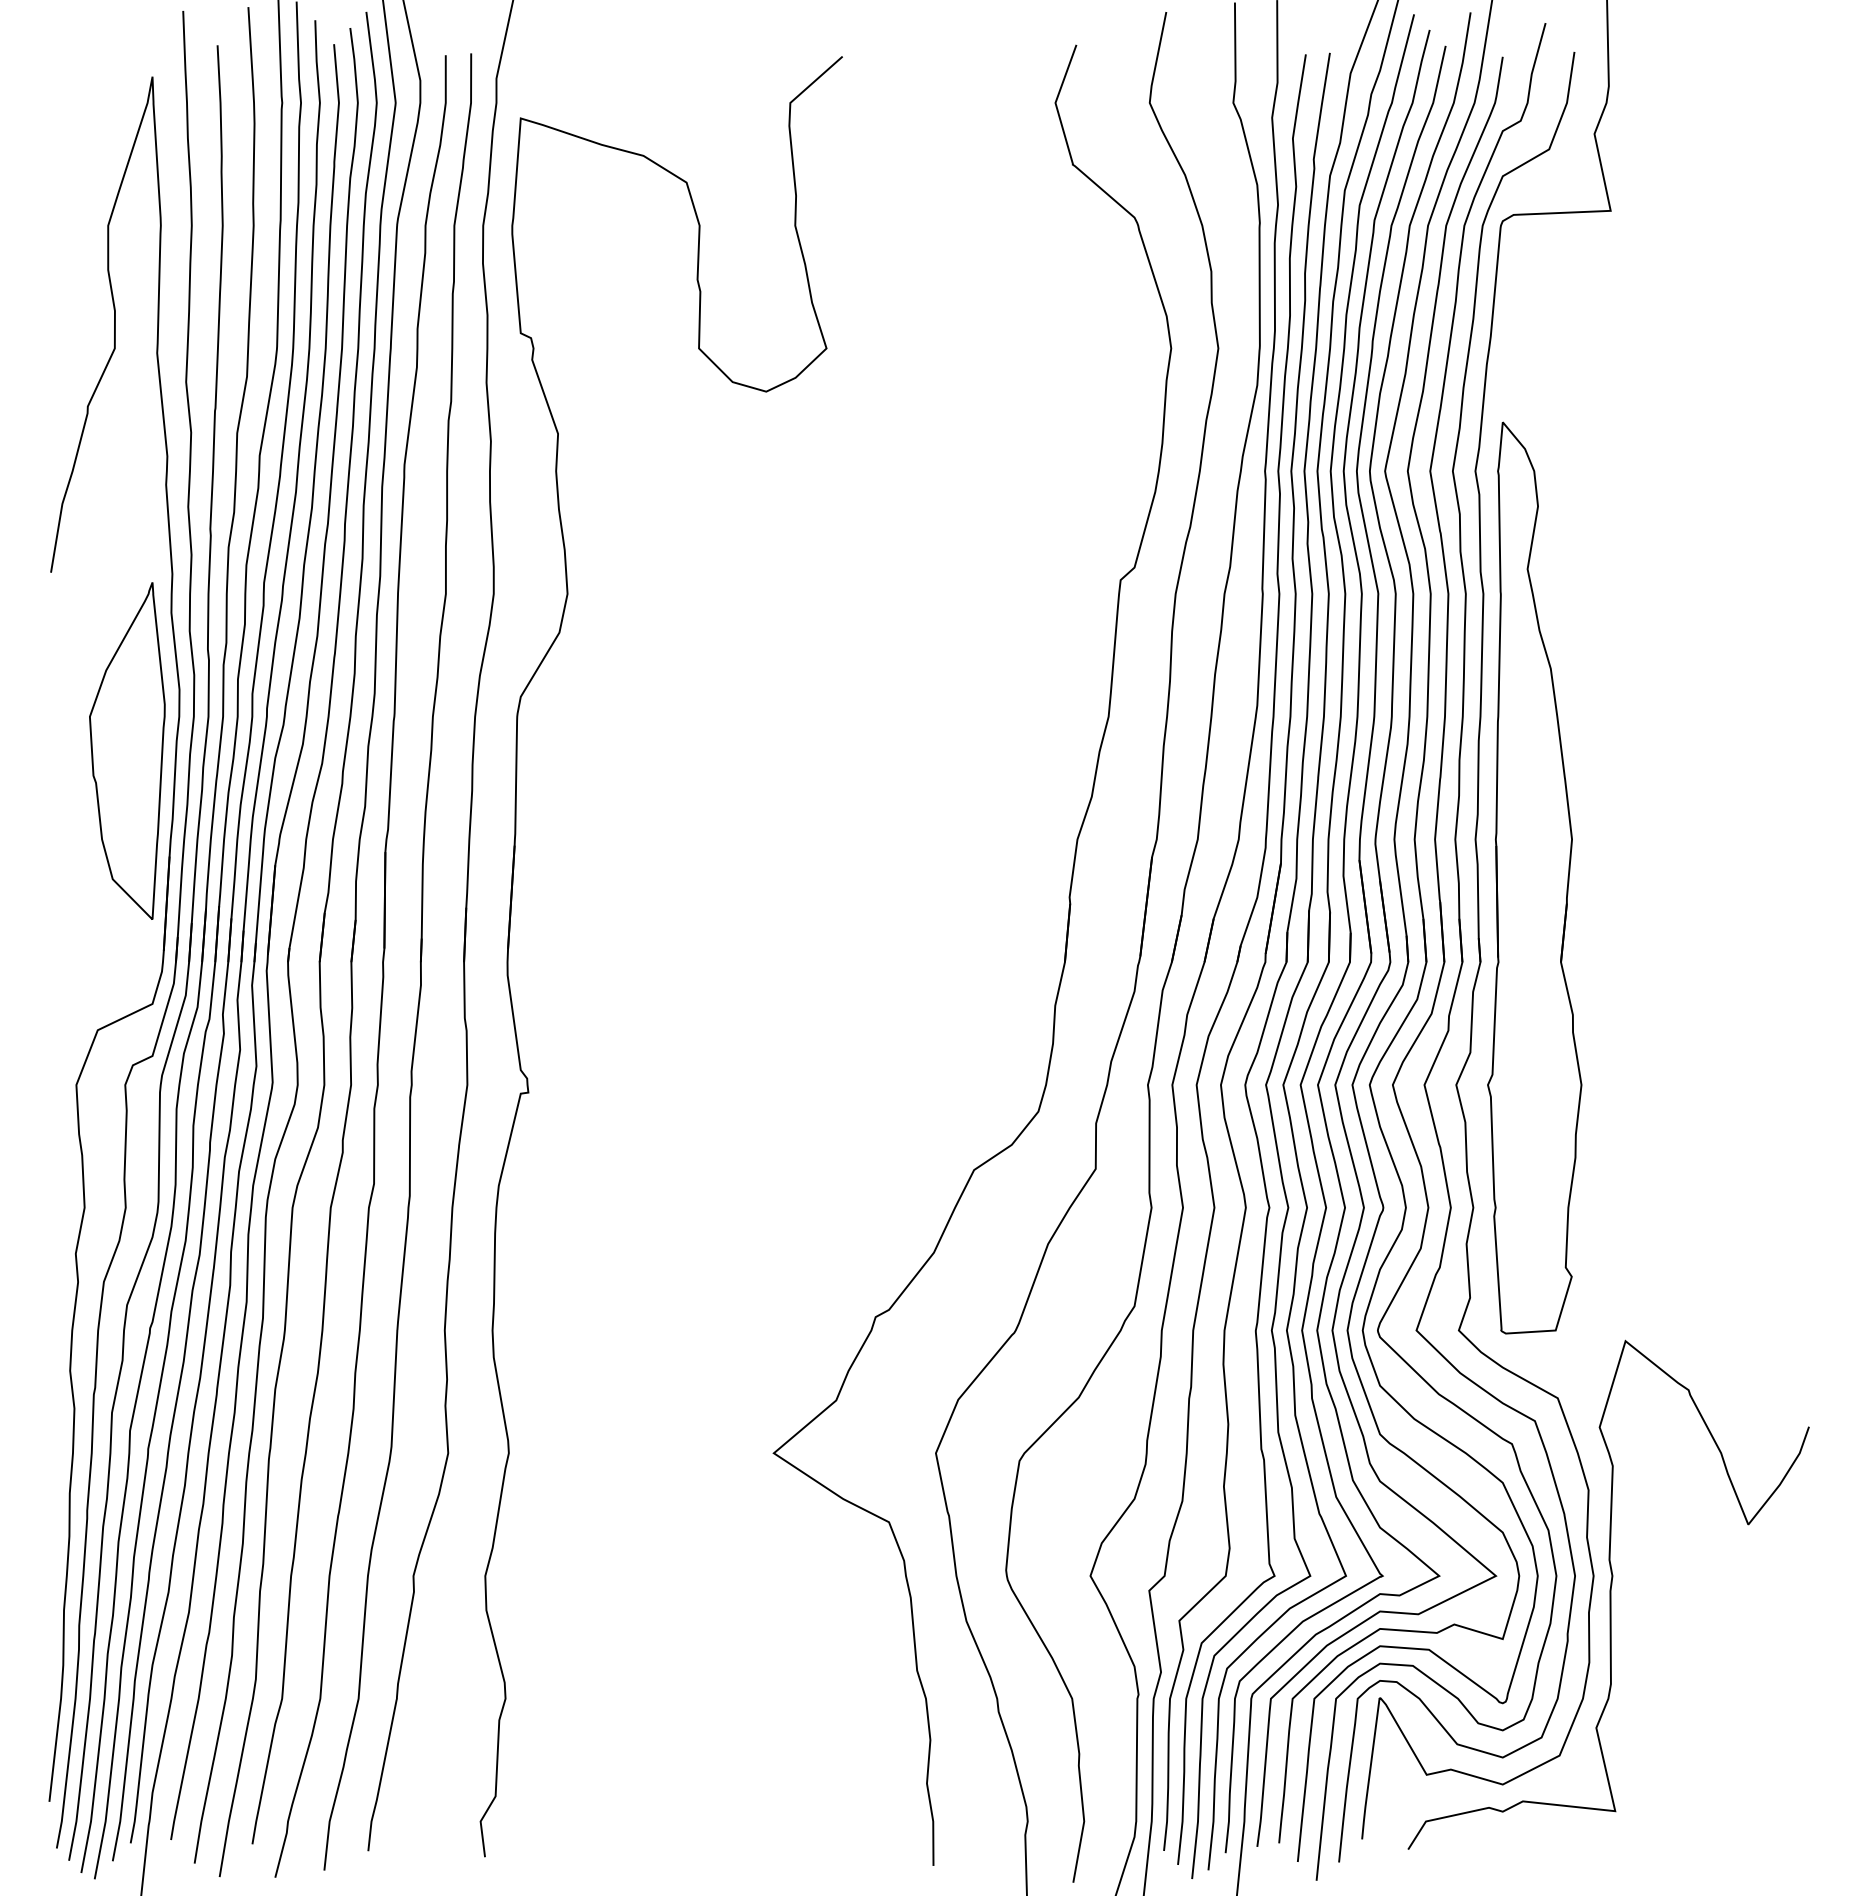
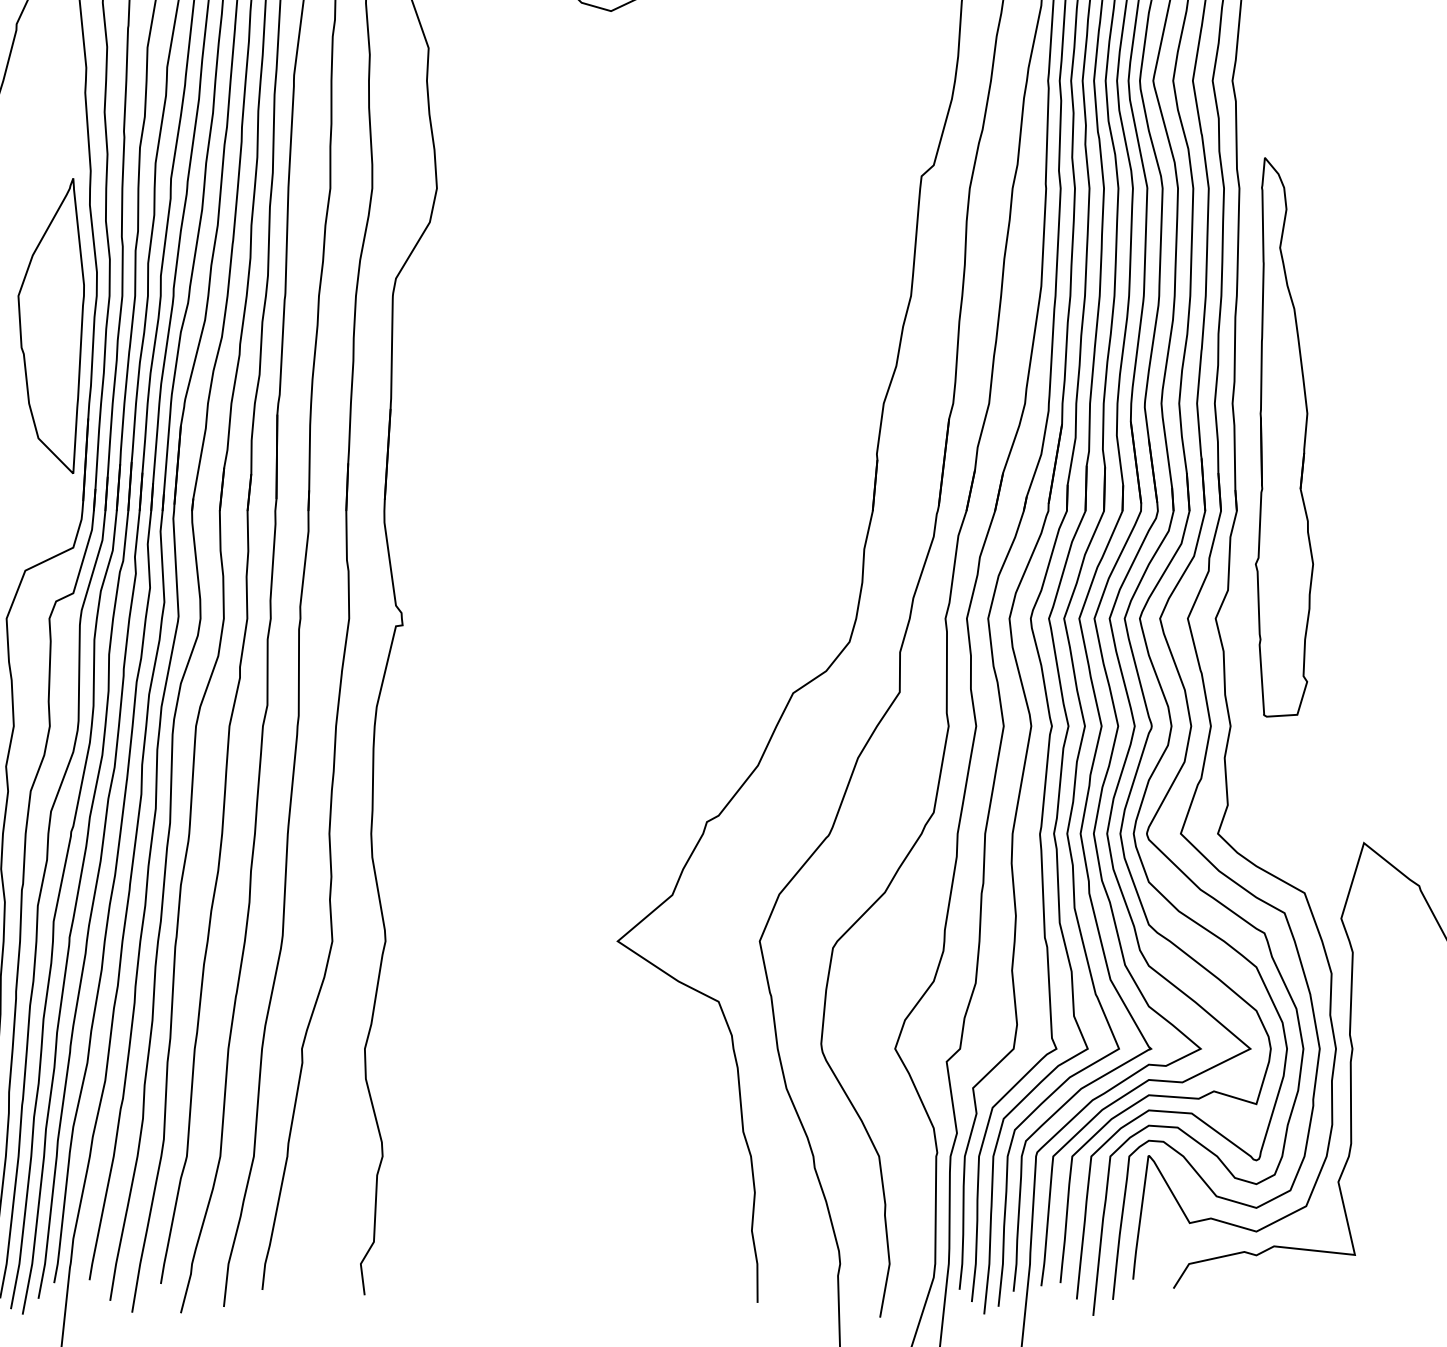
part: (1534, 877) -> (1284, 436), size x0.7

